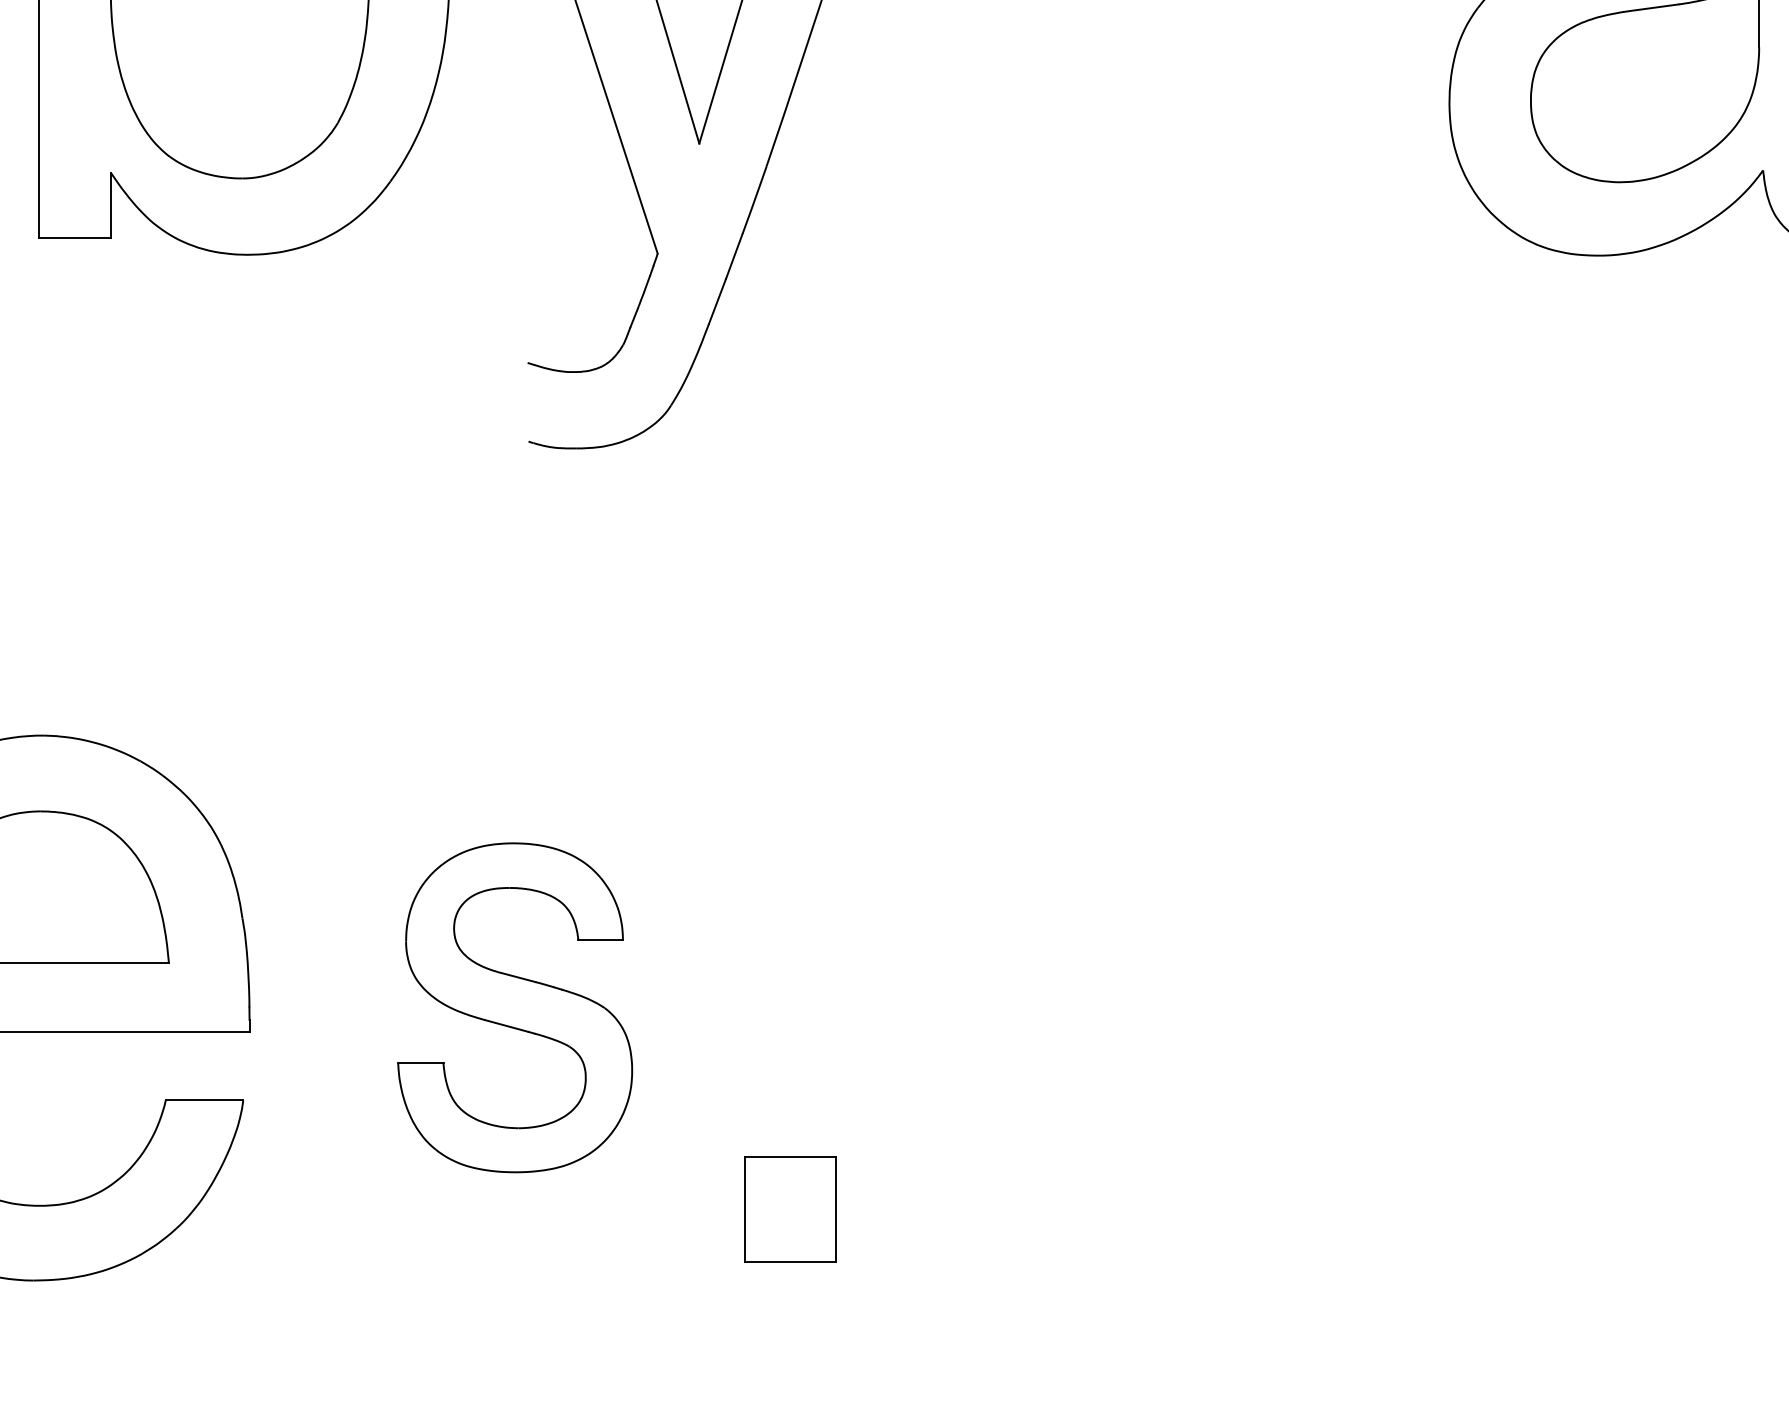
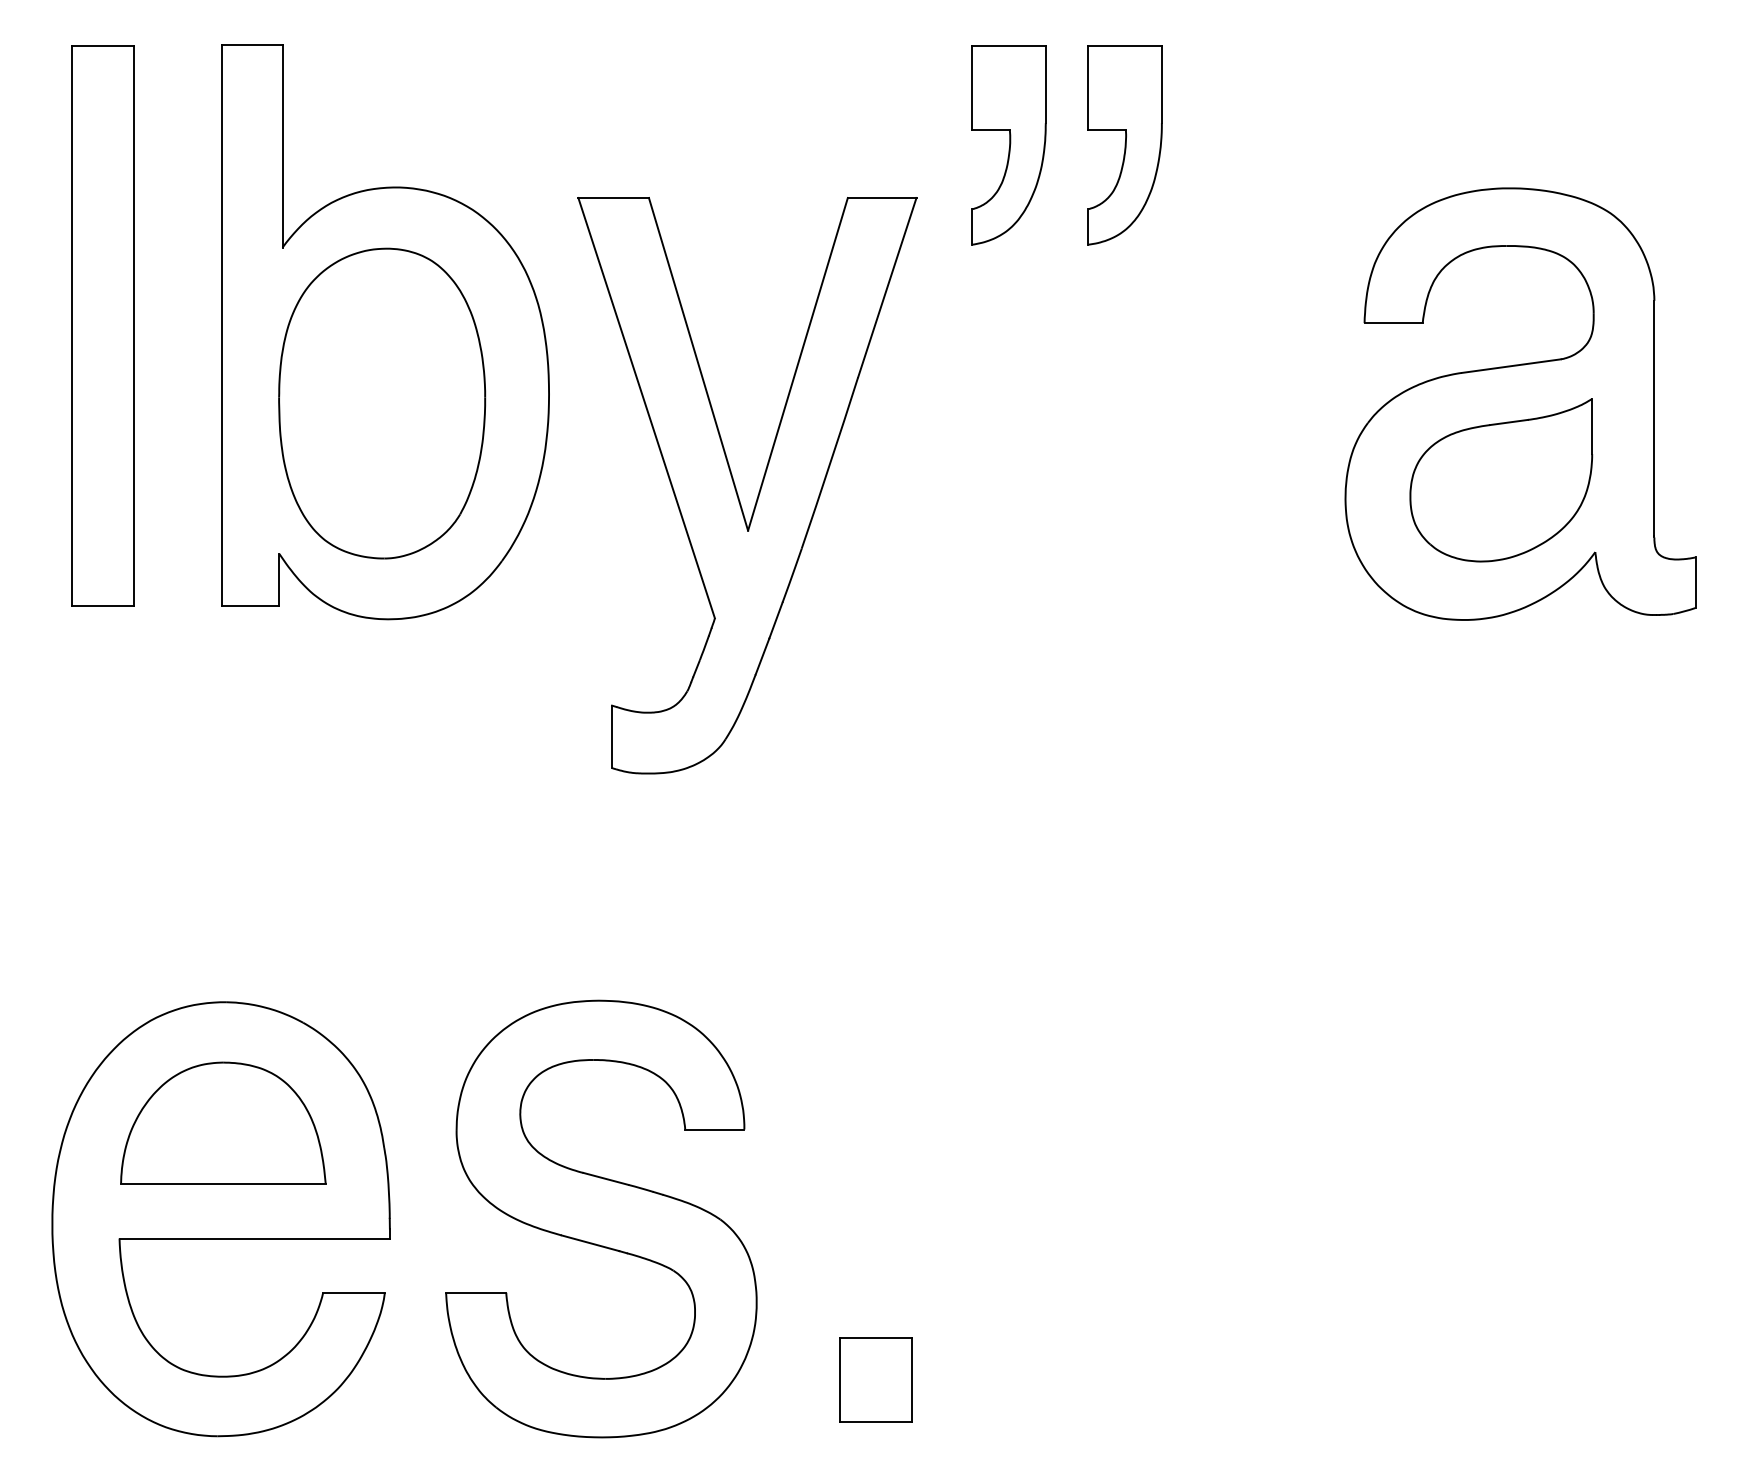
line: (529, 401) -> (612, 736), added
part: (515, 1007) -> (601, 1218), size x1.67
part: (790, 1209) -> (875, 1379), moved

